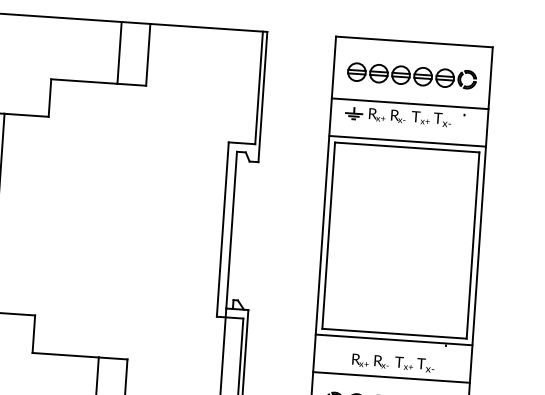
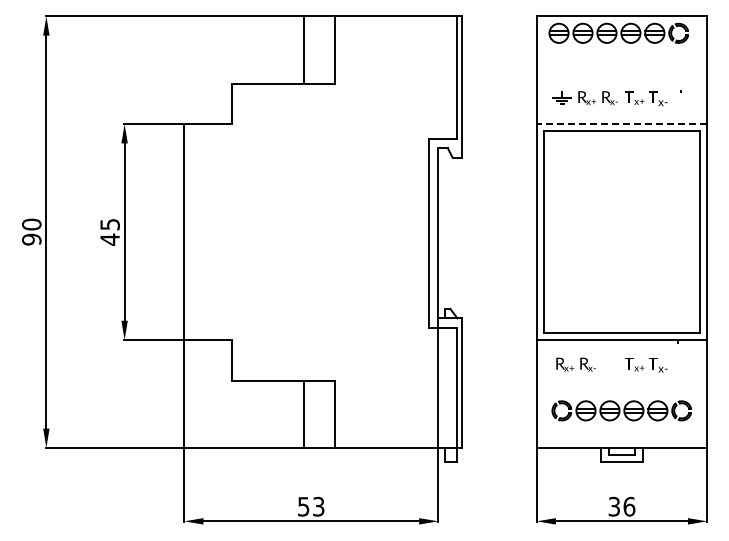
part: (411, 75) -> (618, 32), moved
line: (409, 103) -> (621, 83), removed
line: (407, 141) -> (621, 124), solid -> dashed
text: (370, 361) -> (575, 364), moved
line: (391, 377) -> (621, 380), removed

